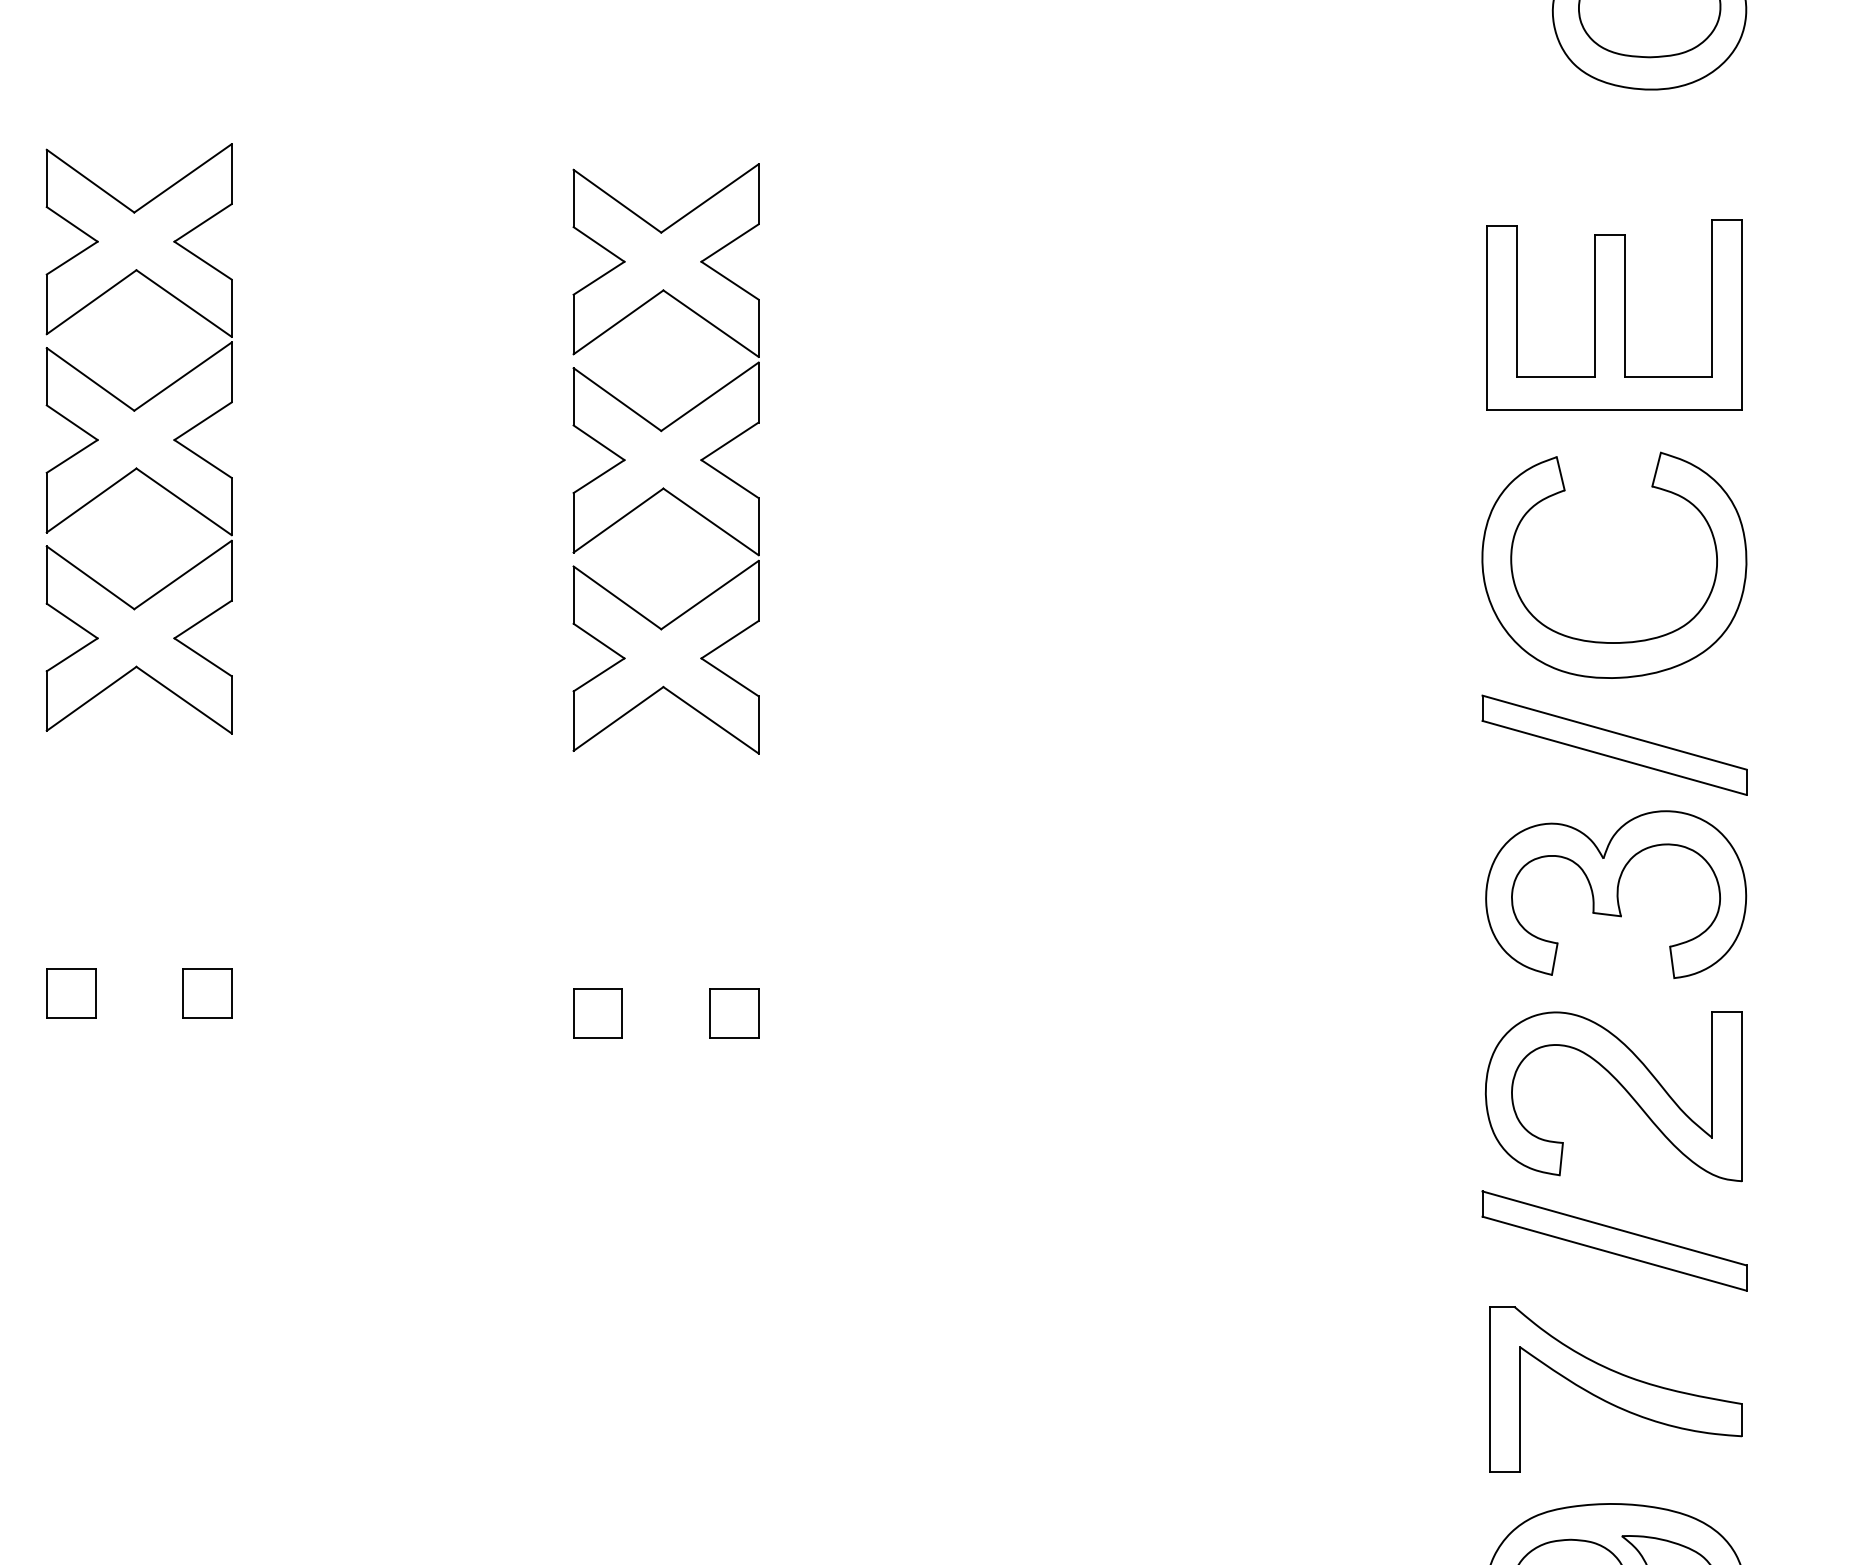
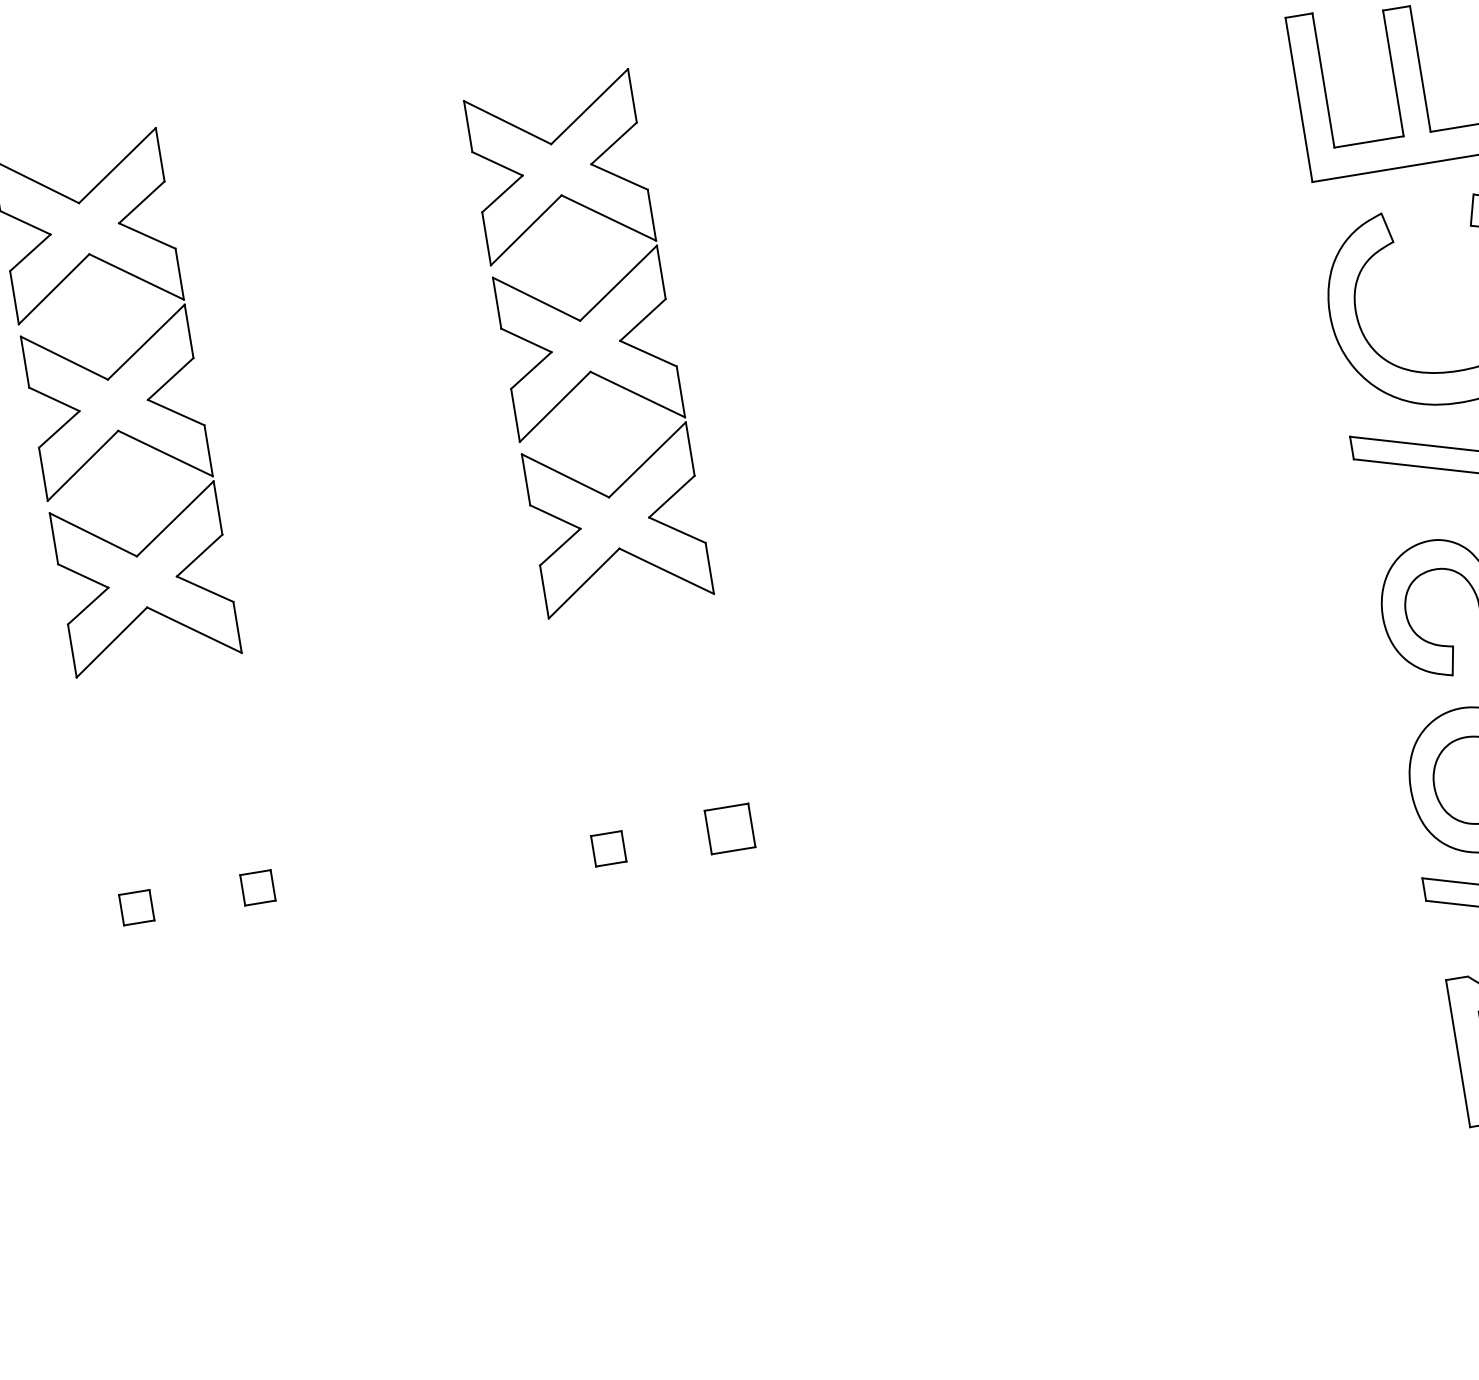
part: (71, 993) -> (136, 907), size x0.7
part: (207, 993) -> (258, 887), size x0.7
part: (597, 1013) -> (608, 848), size x0.7

